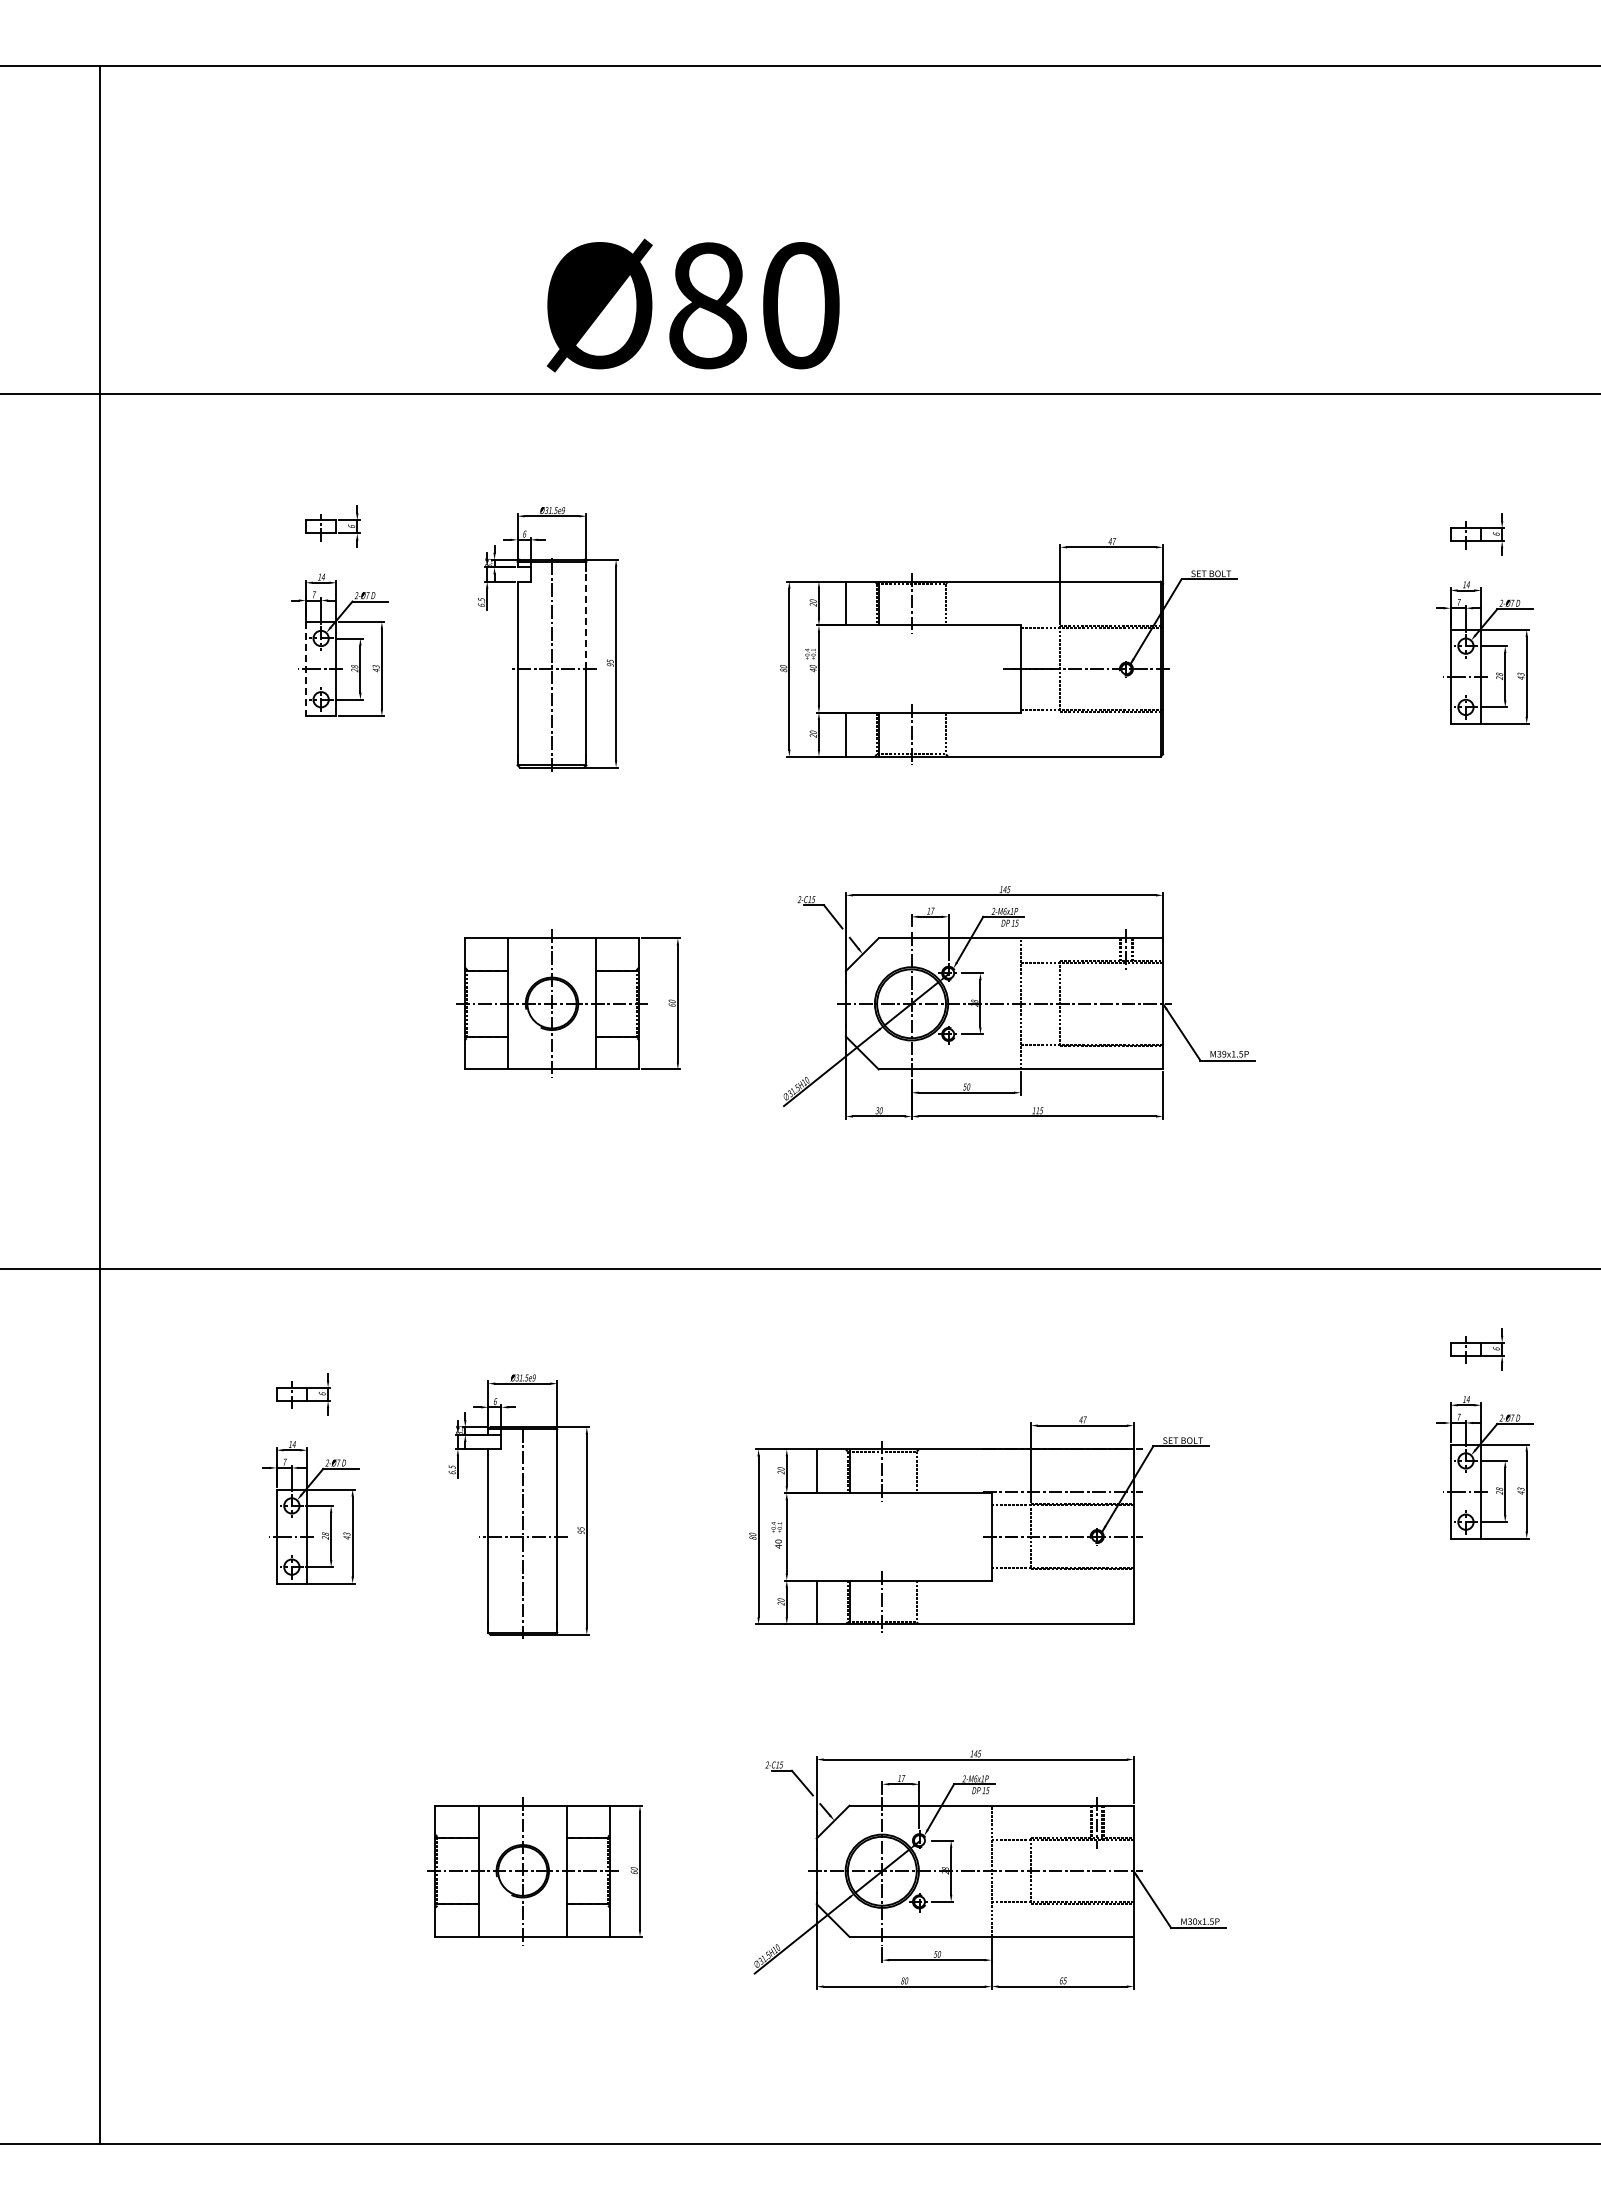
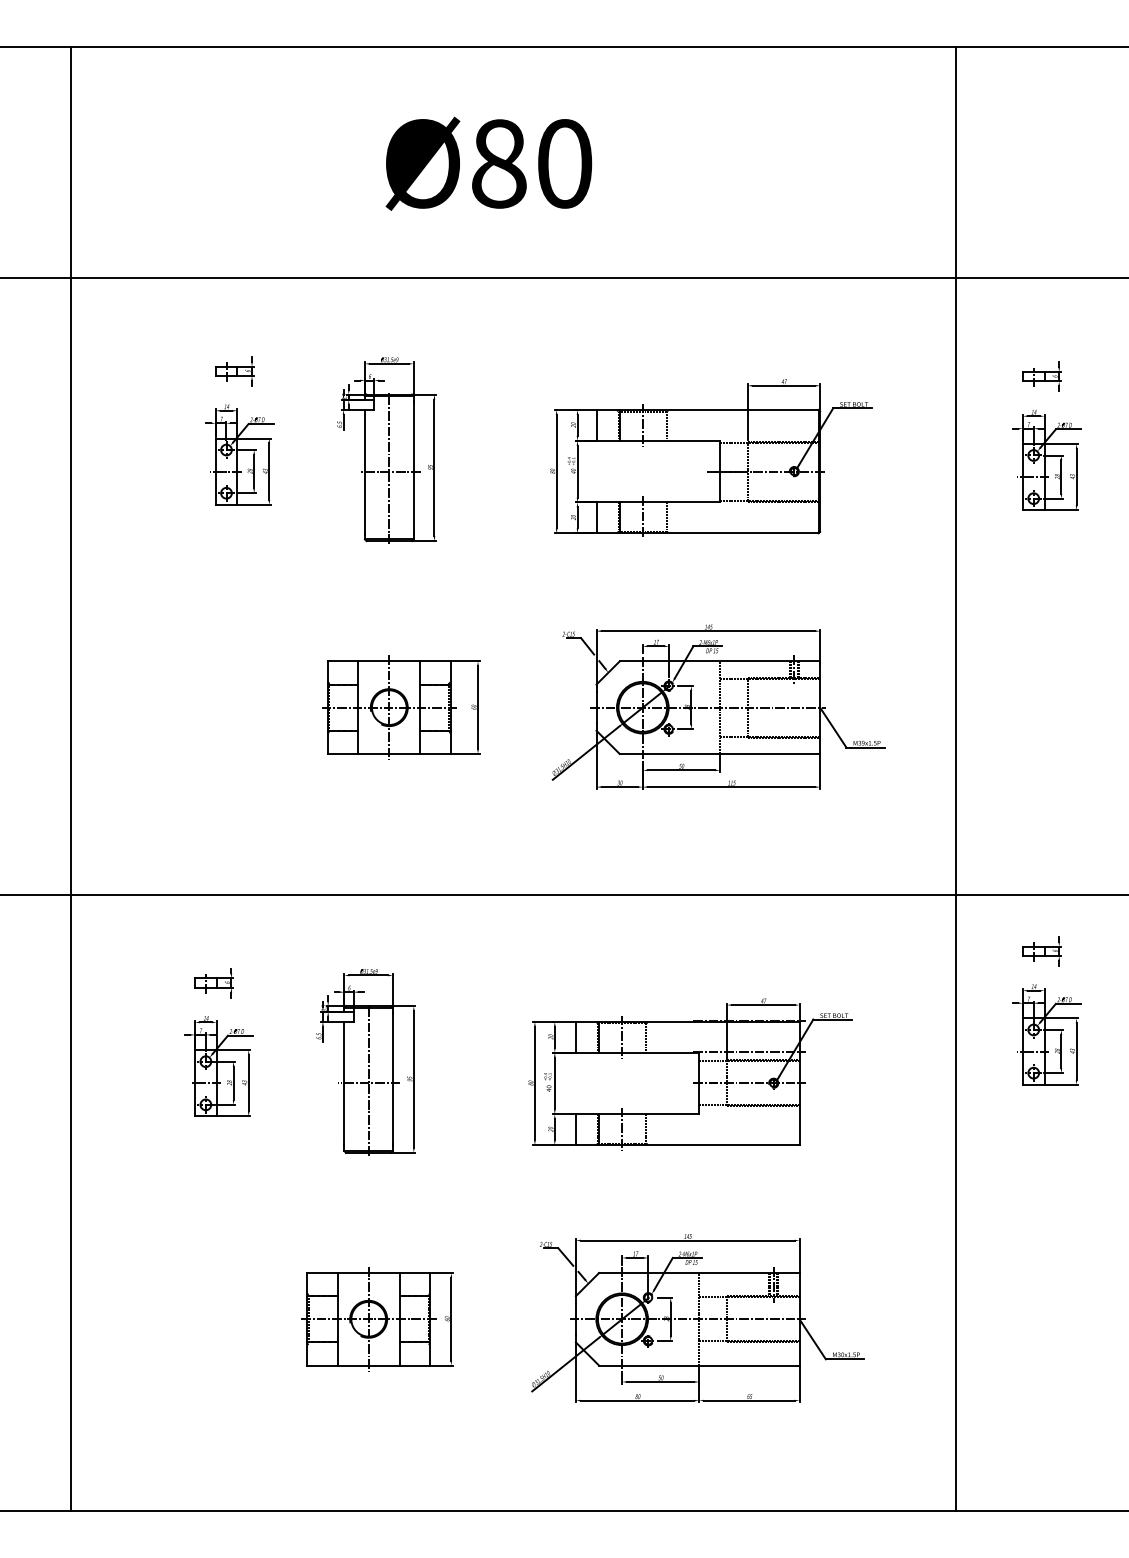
text: (692, 305) -> (488, 163), moved
line: (586, 618) -> (413, 435), dashed -> solid
line: (305, 669) -> (215, 471), dashed -> solid
line: (1355, 1104) -> (955, 778), added

